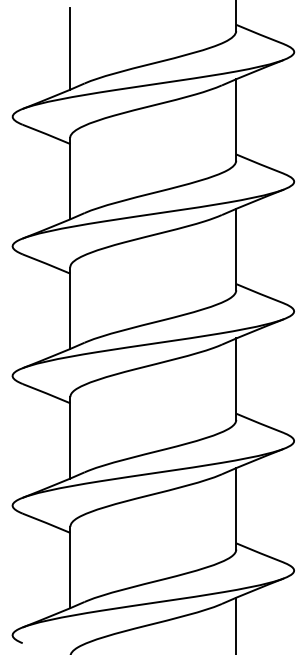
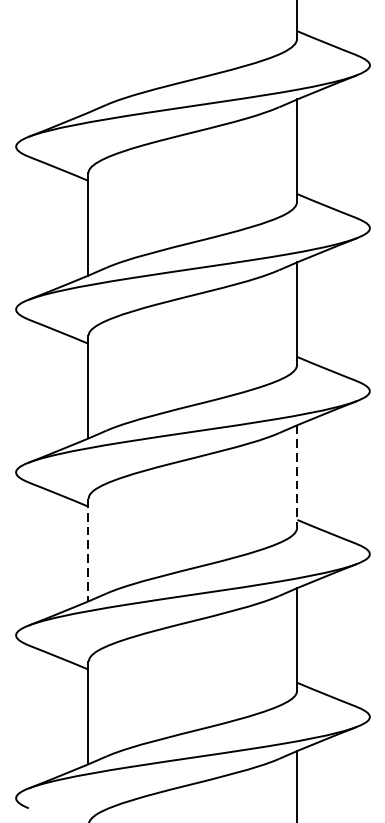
line: (70, 48) -> (88, 60), removed
line: (236, 379) -> (297, 476), solid -> dashed
line: (70, 437) -> (88, 549), solid -> dashed

